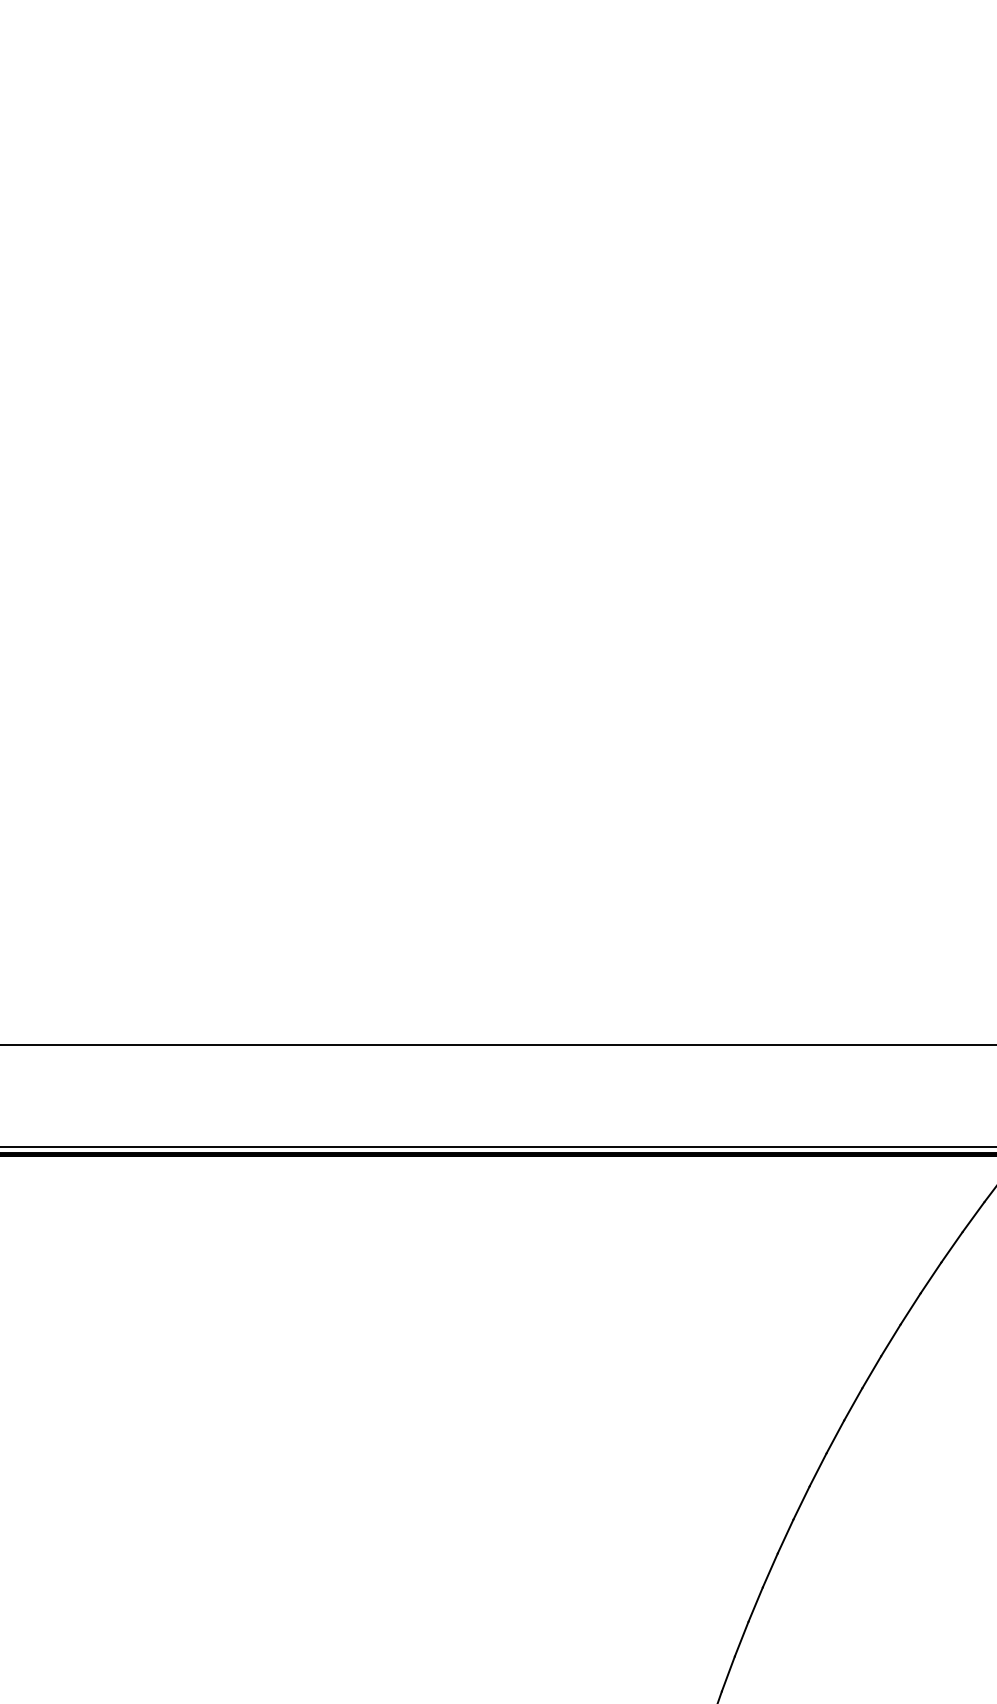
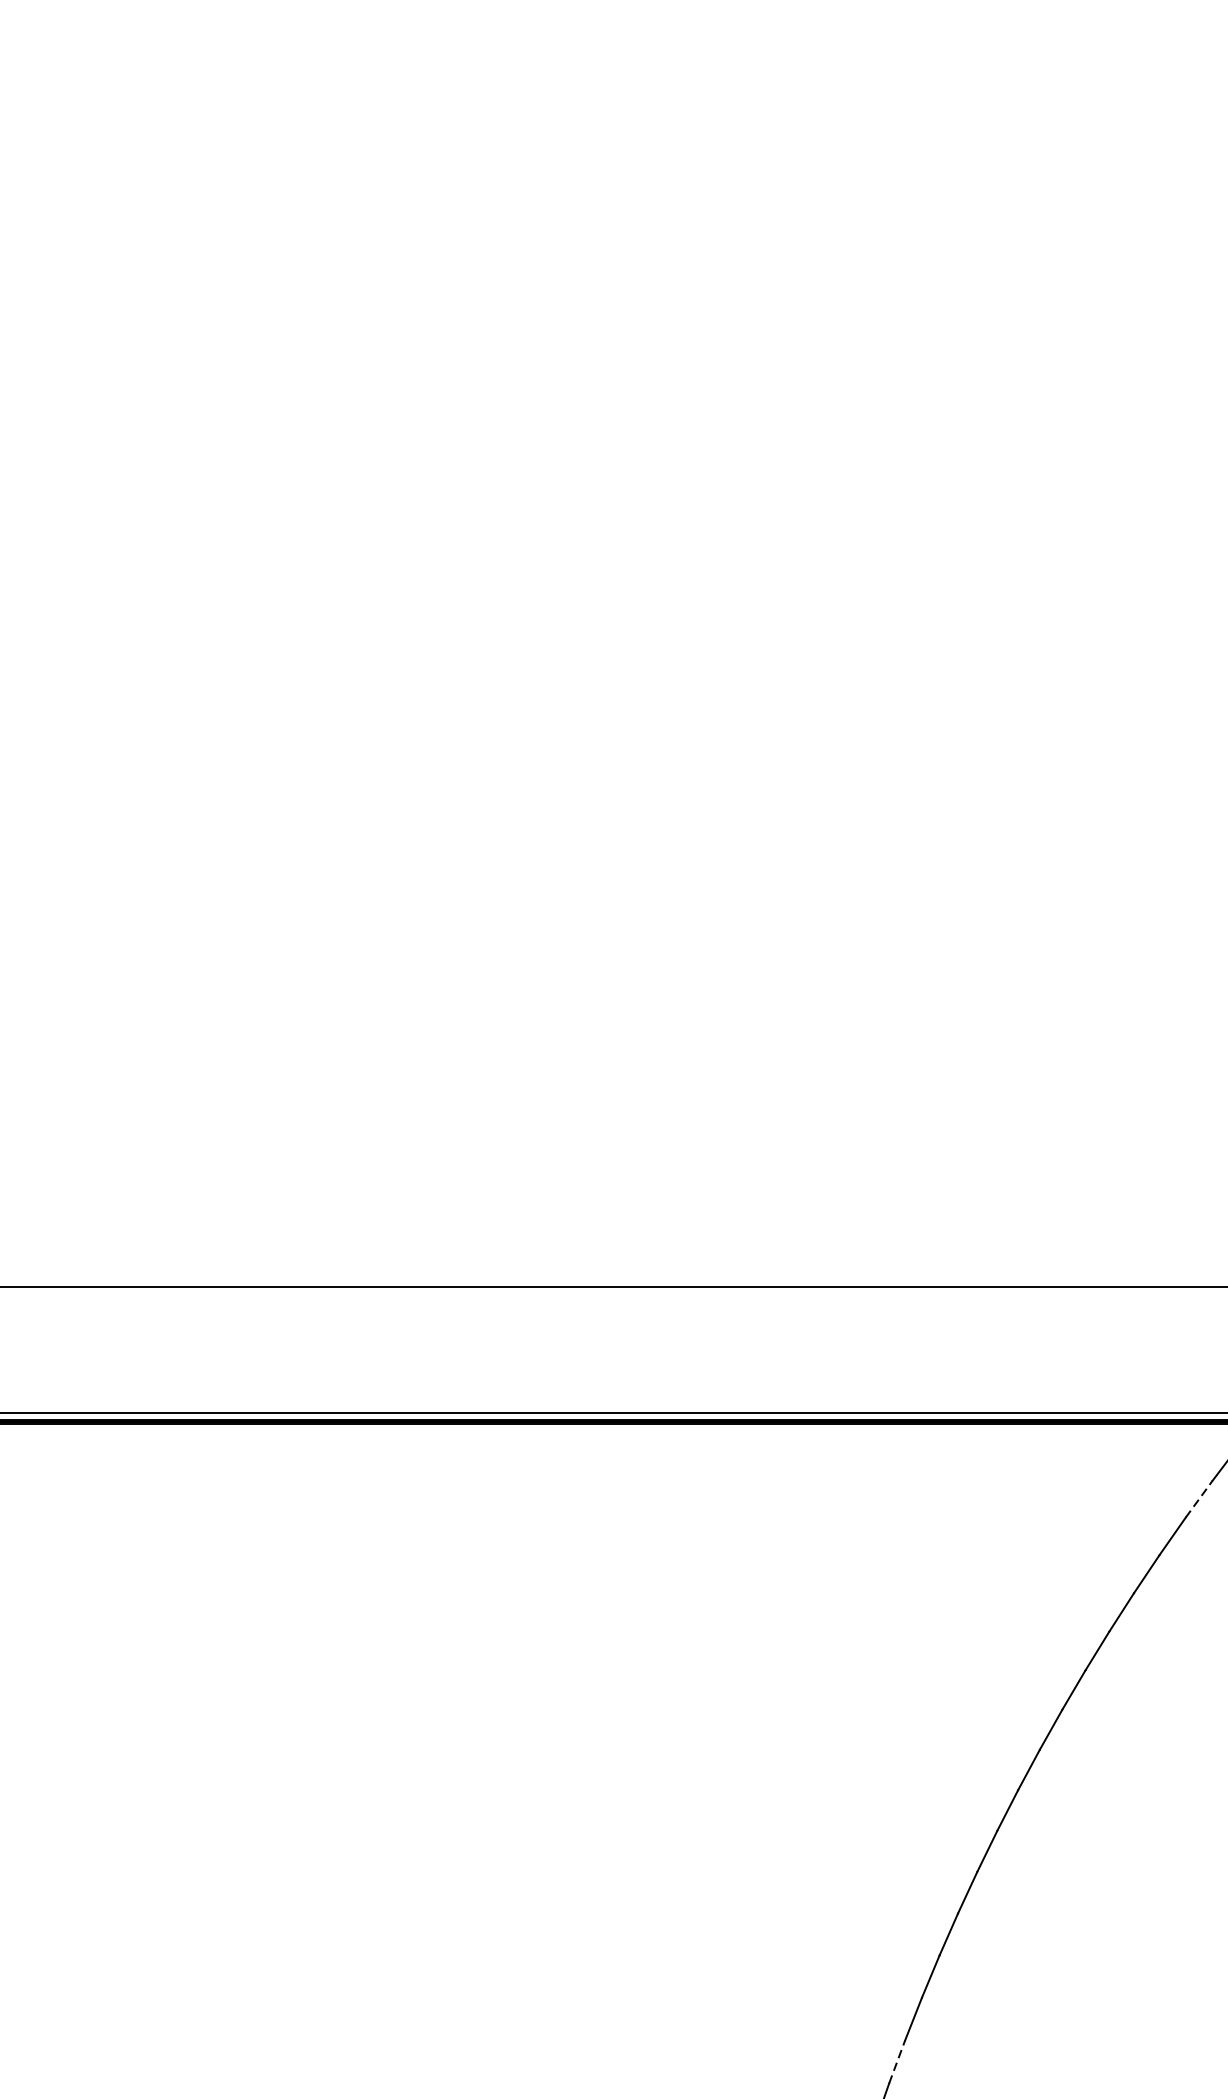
line: (973, 1217) -> (1199, 1499), solid -> dashed
line: (728, 1674) -> (897, 2062), solid -> dashed

